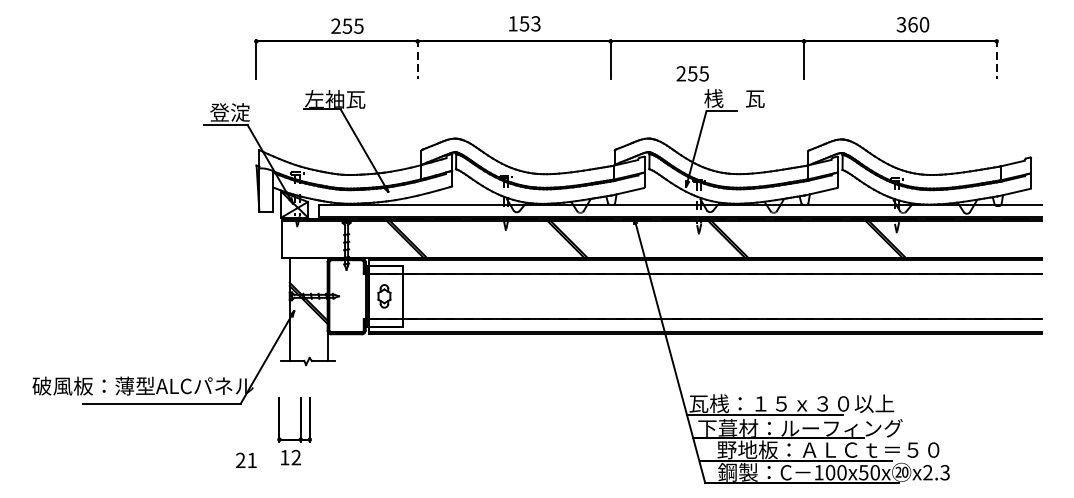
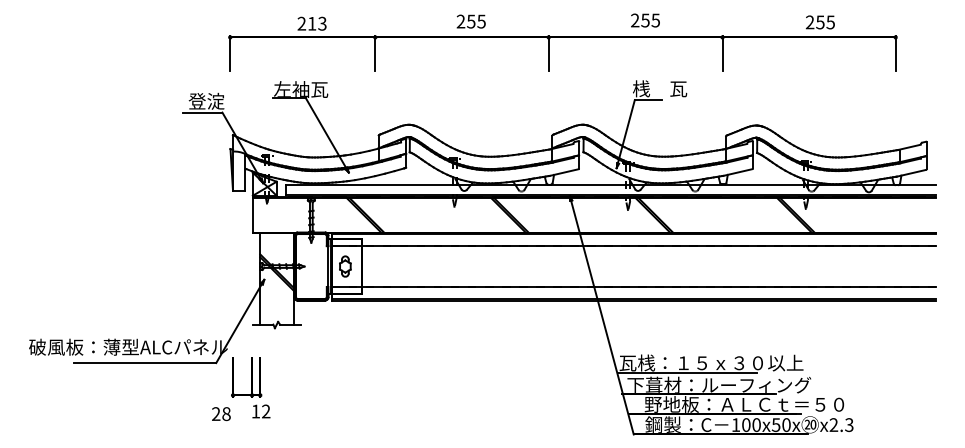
text: (523, 23) -> (470, 21), 153 -> 255
text: (911, 24) -> (819, 22), 360 -> 255
text: (352, 25) -> (316, 23), 255 -> 213
line: (417, 59) -> (375, 53), dashed -> solid
line: (996, 59) -> (895, 53), dashed -> solid
text: (692, 73) -> (645, 20), moved
part: (294, 419) -> (246, 377), moved
text: (252, 460) -> (226, 414), 21 -> 28

